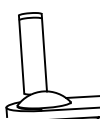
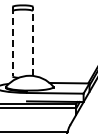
line: (44, 52) -> (33, 41), solid -> dashed
line: (21, 54) -> (12, 41), solid -> dashed

